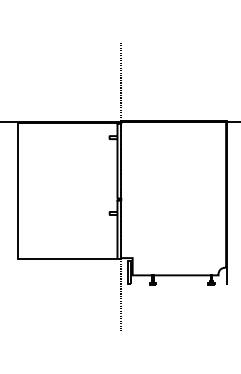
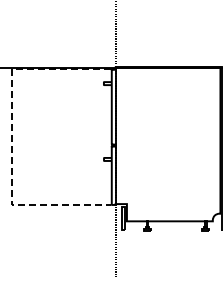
line: (17, 191) -> (11, 137), solid -> dashed

